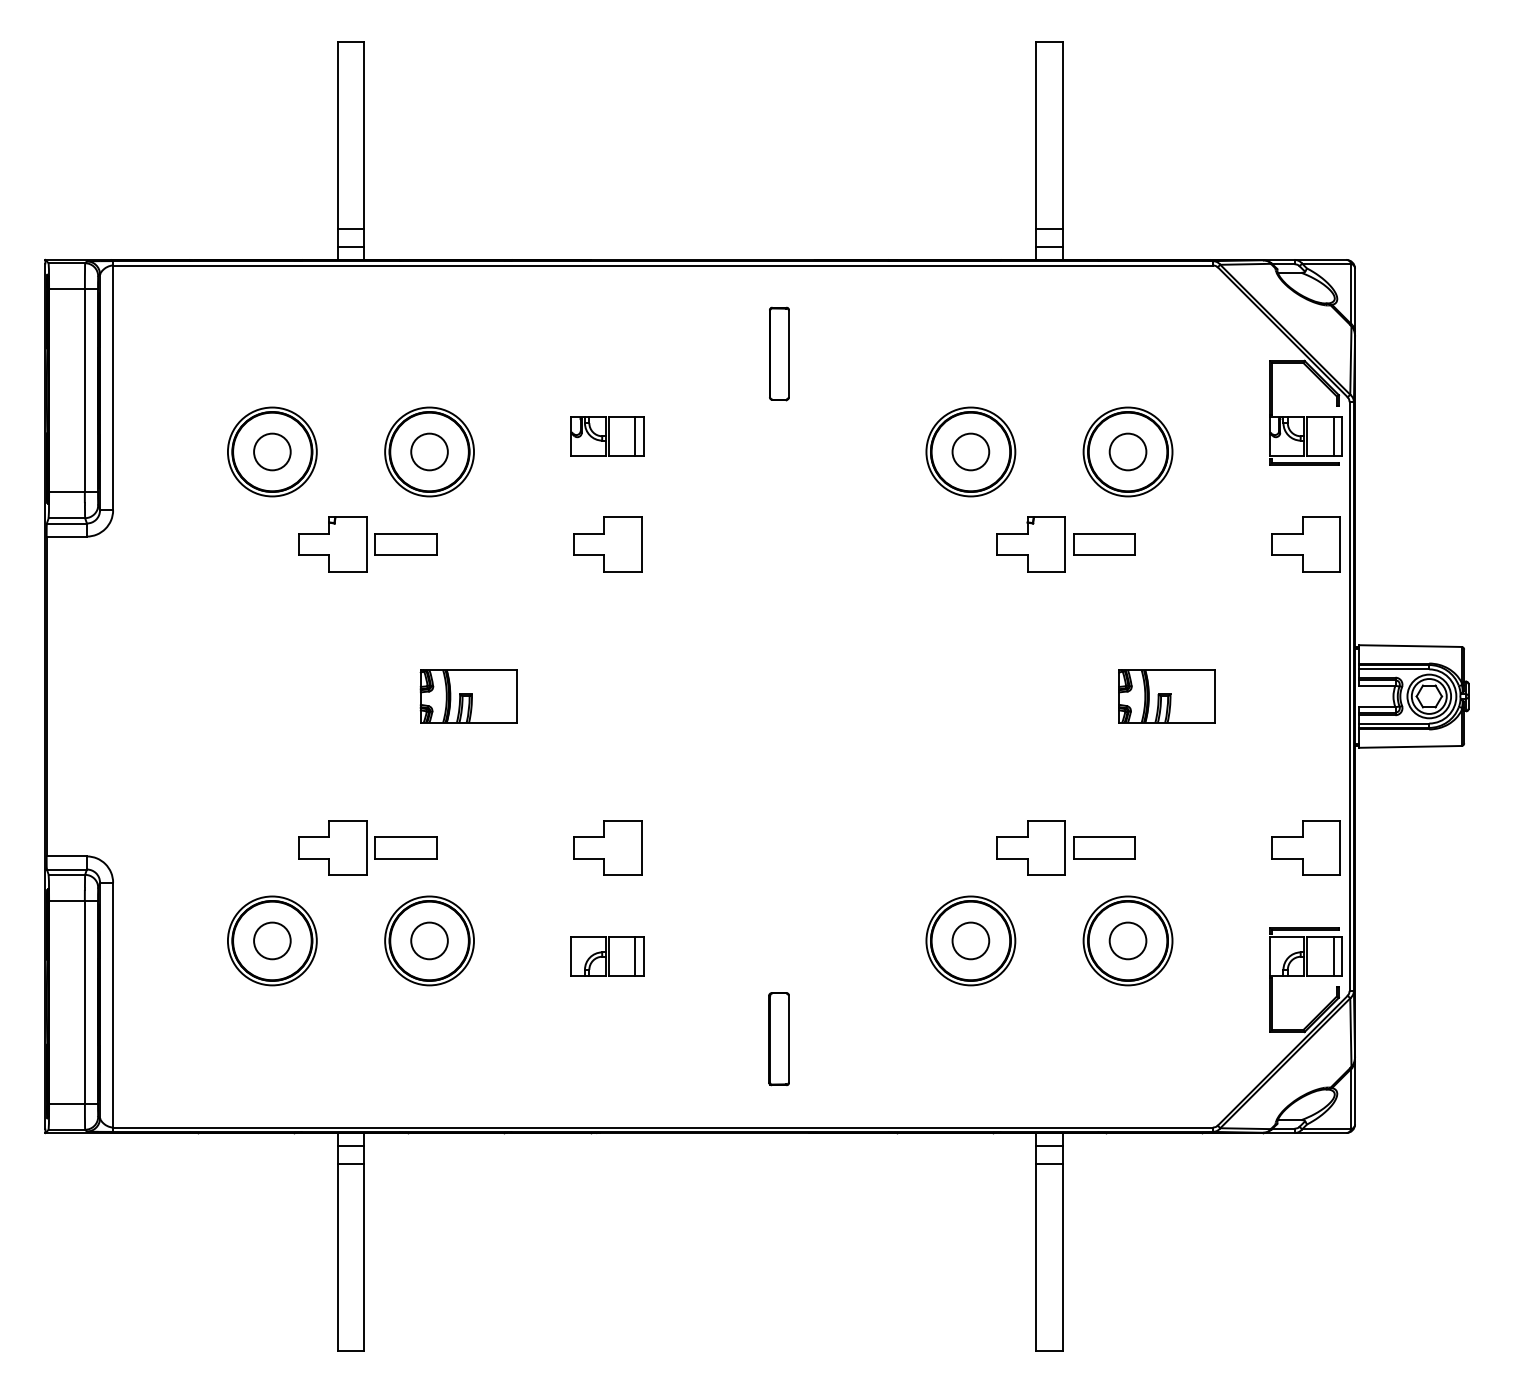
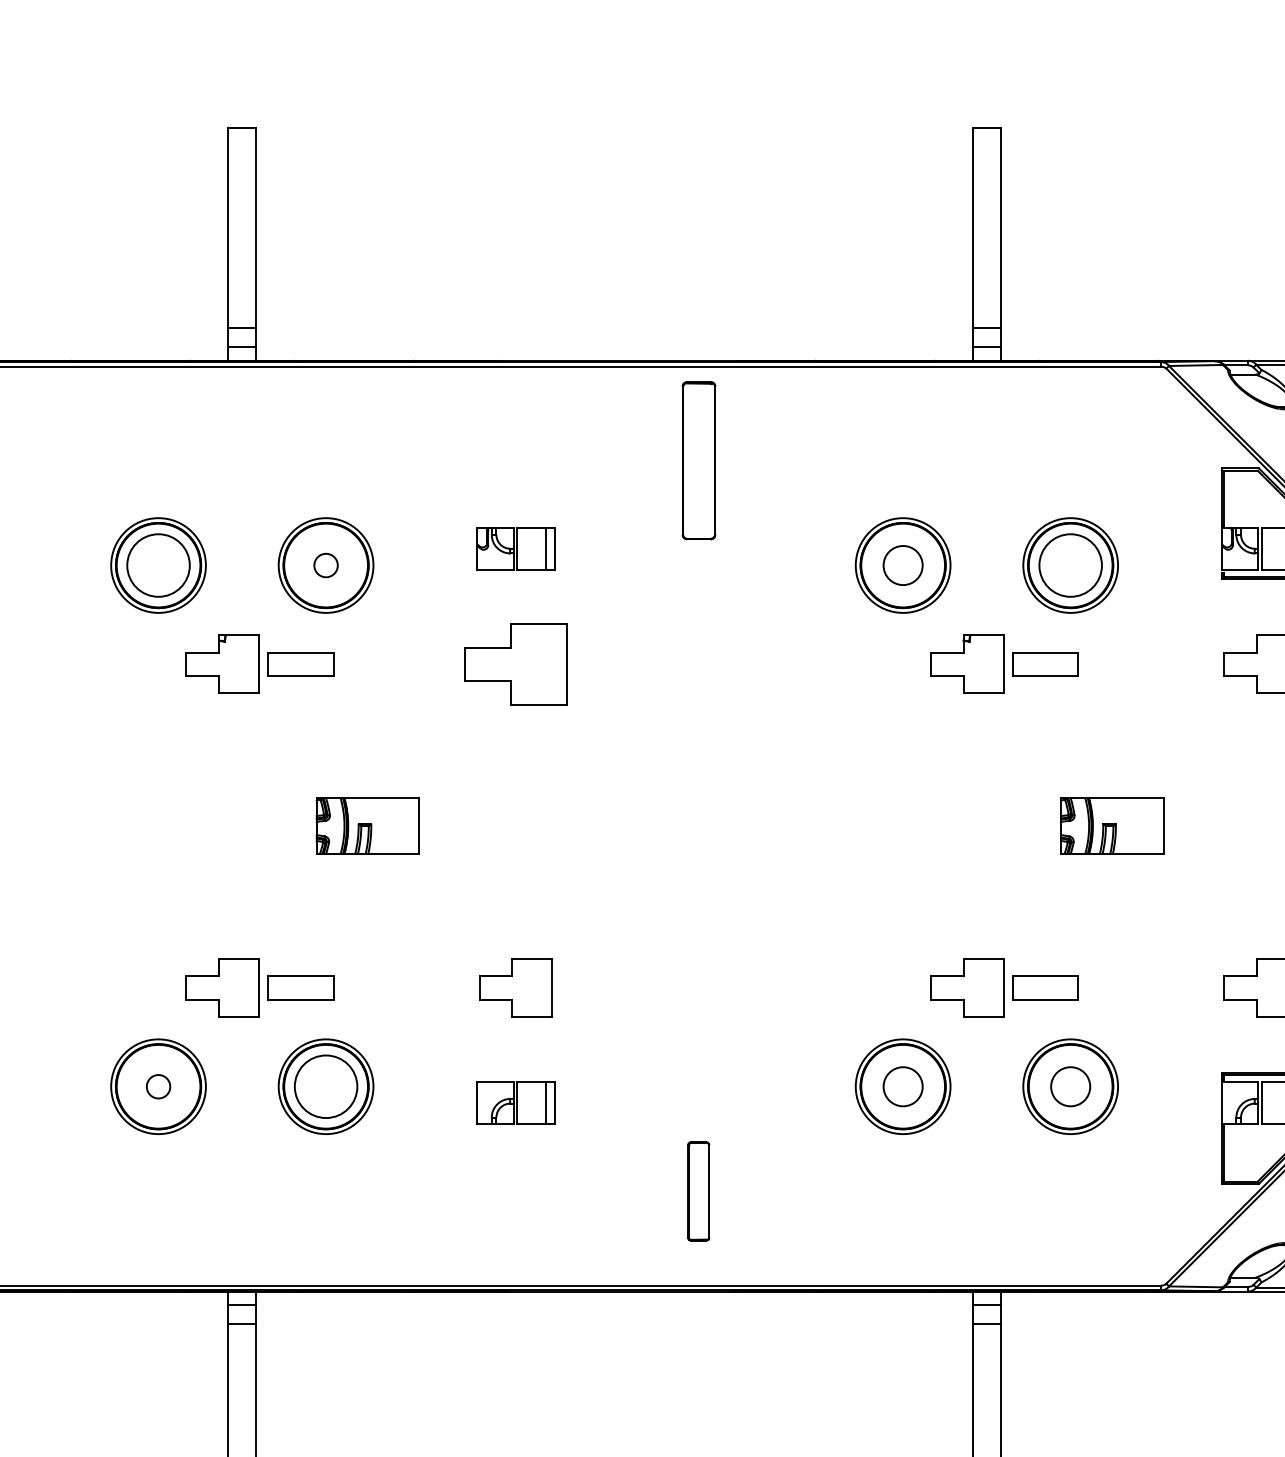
part: (779, 353) -> (699, 460), size x1.6
circle: (272, 451) -> (158, 565), size x1.6
circle: (429, 451) -> (326, 565), size x0.6
circle: (1127, 451) -> (1070, 565), size x1.6
part: (607, 544) -> (515, 664), size x1.4
circle: (272, 940) -> (158, 1086), size x0.6
circle: (429, 940) -> (326, 1086), size x1.6

